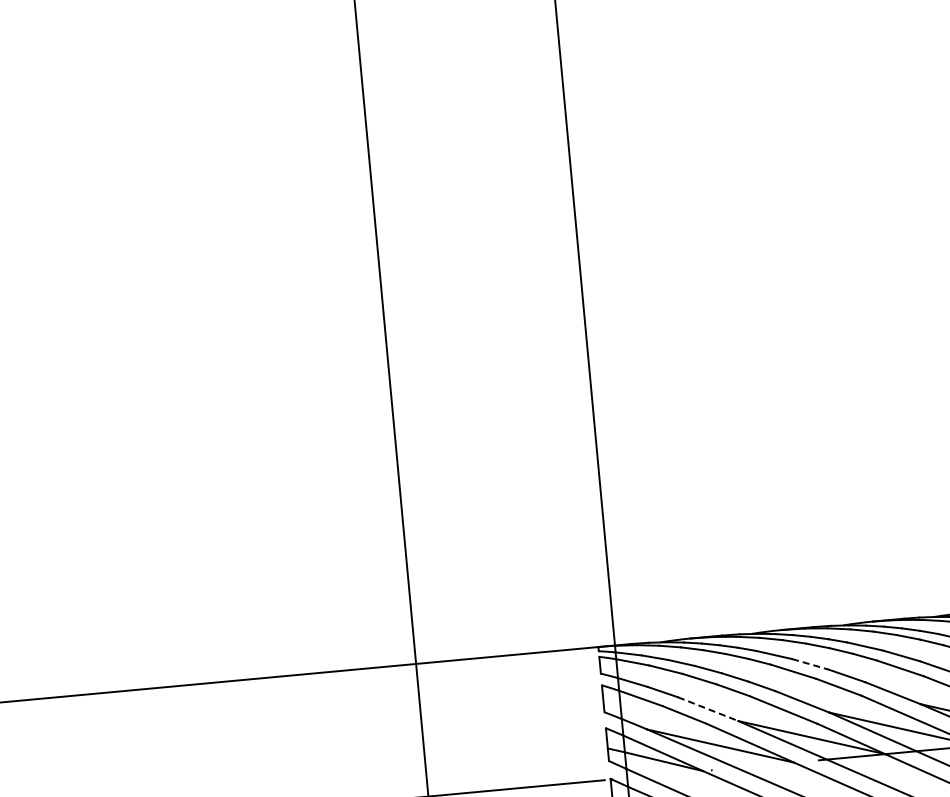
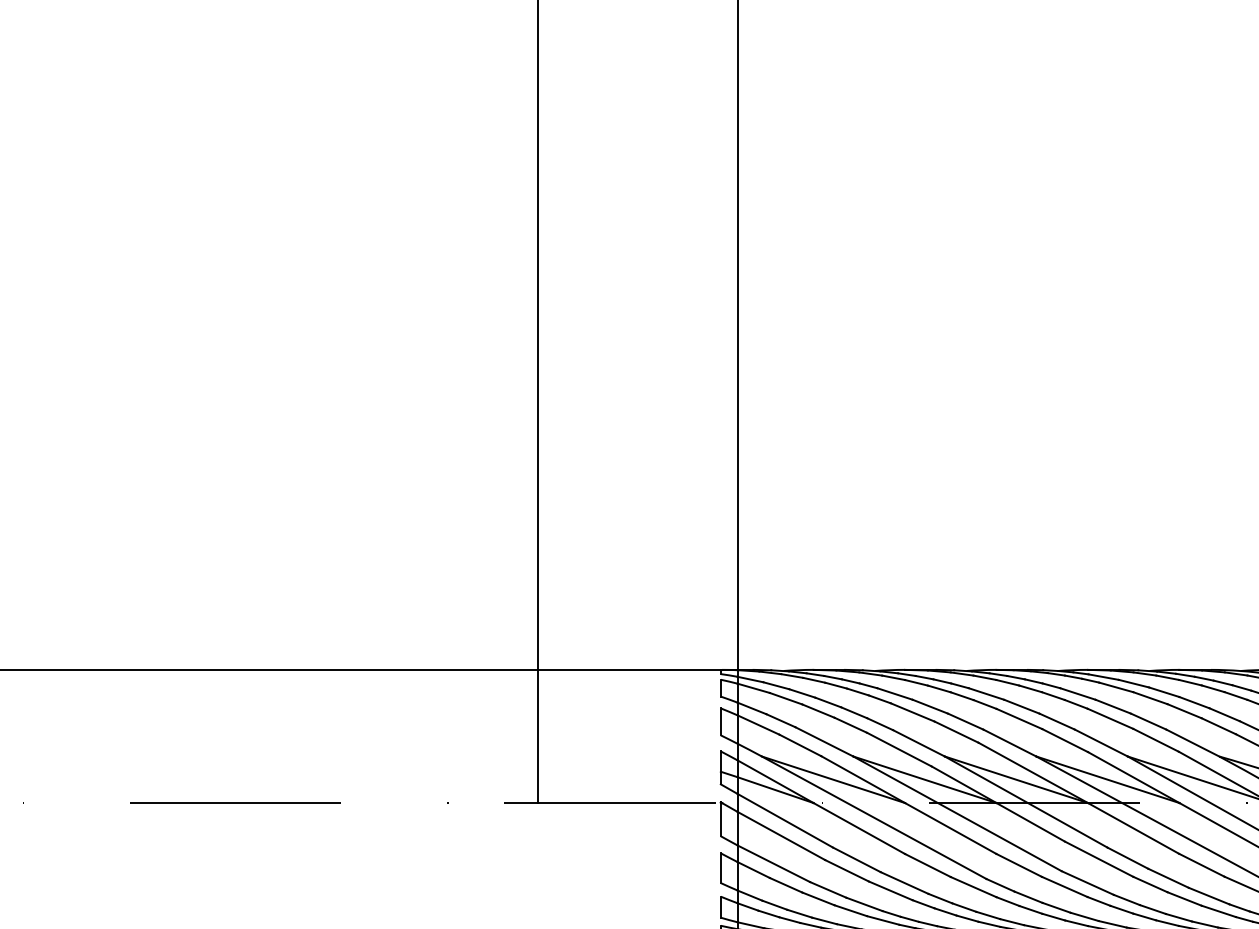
line: (810, 664) -> (930, 706), dashed -> solid
line: (708, 709) -> (824, 742), dashed -> solid

